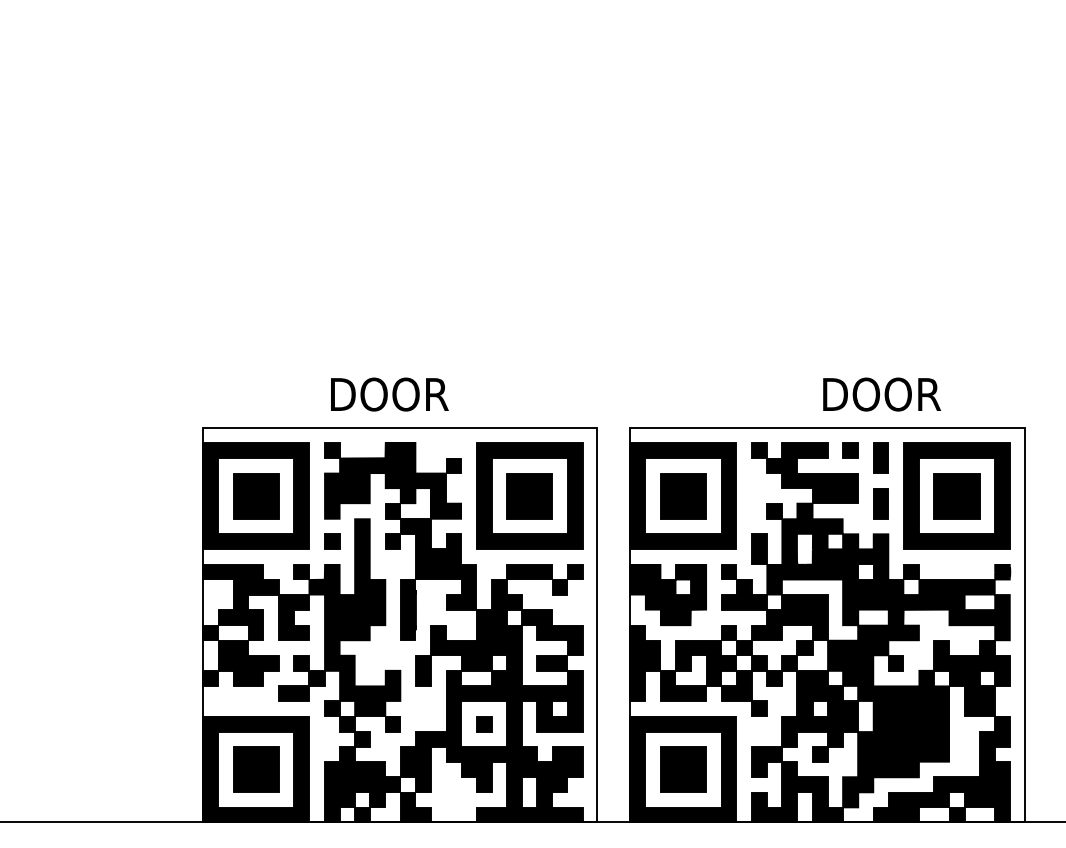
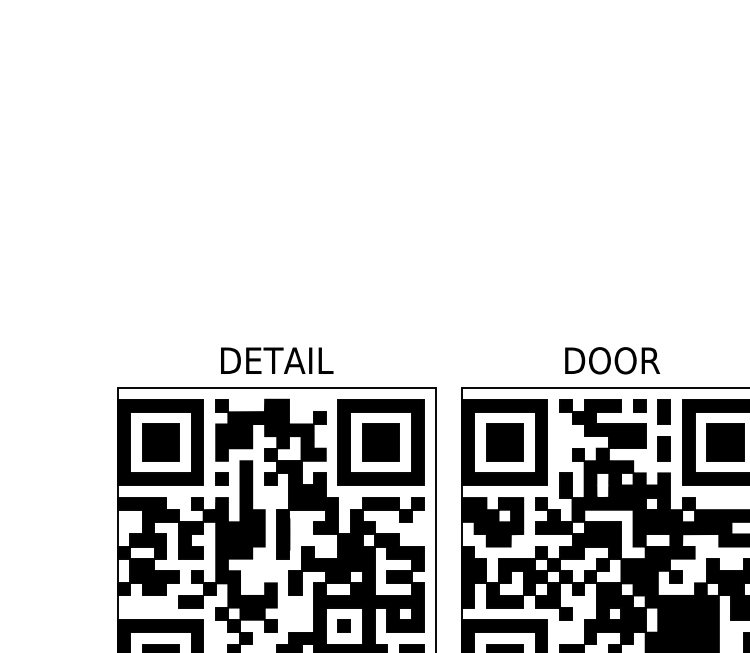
text: (415, 394) -> (289, 360), DOOR -> DETAIL
text: (881, 394) -> (612, 360), moved

